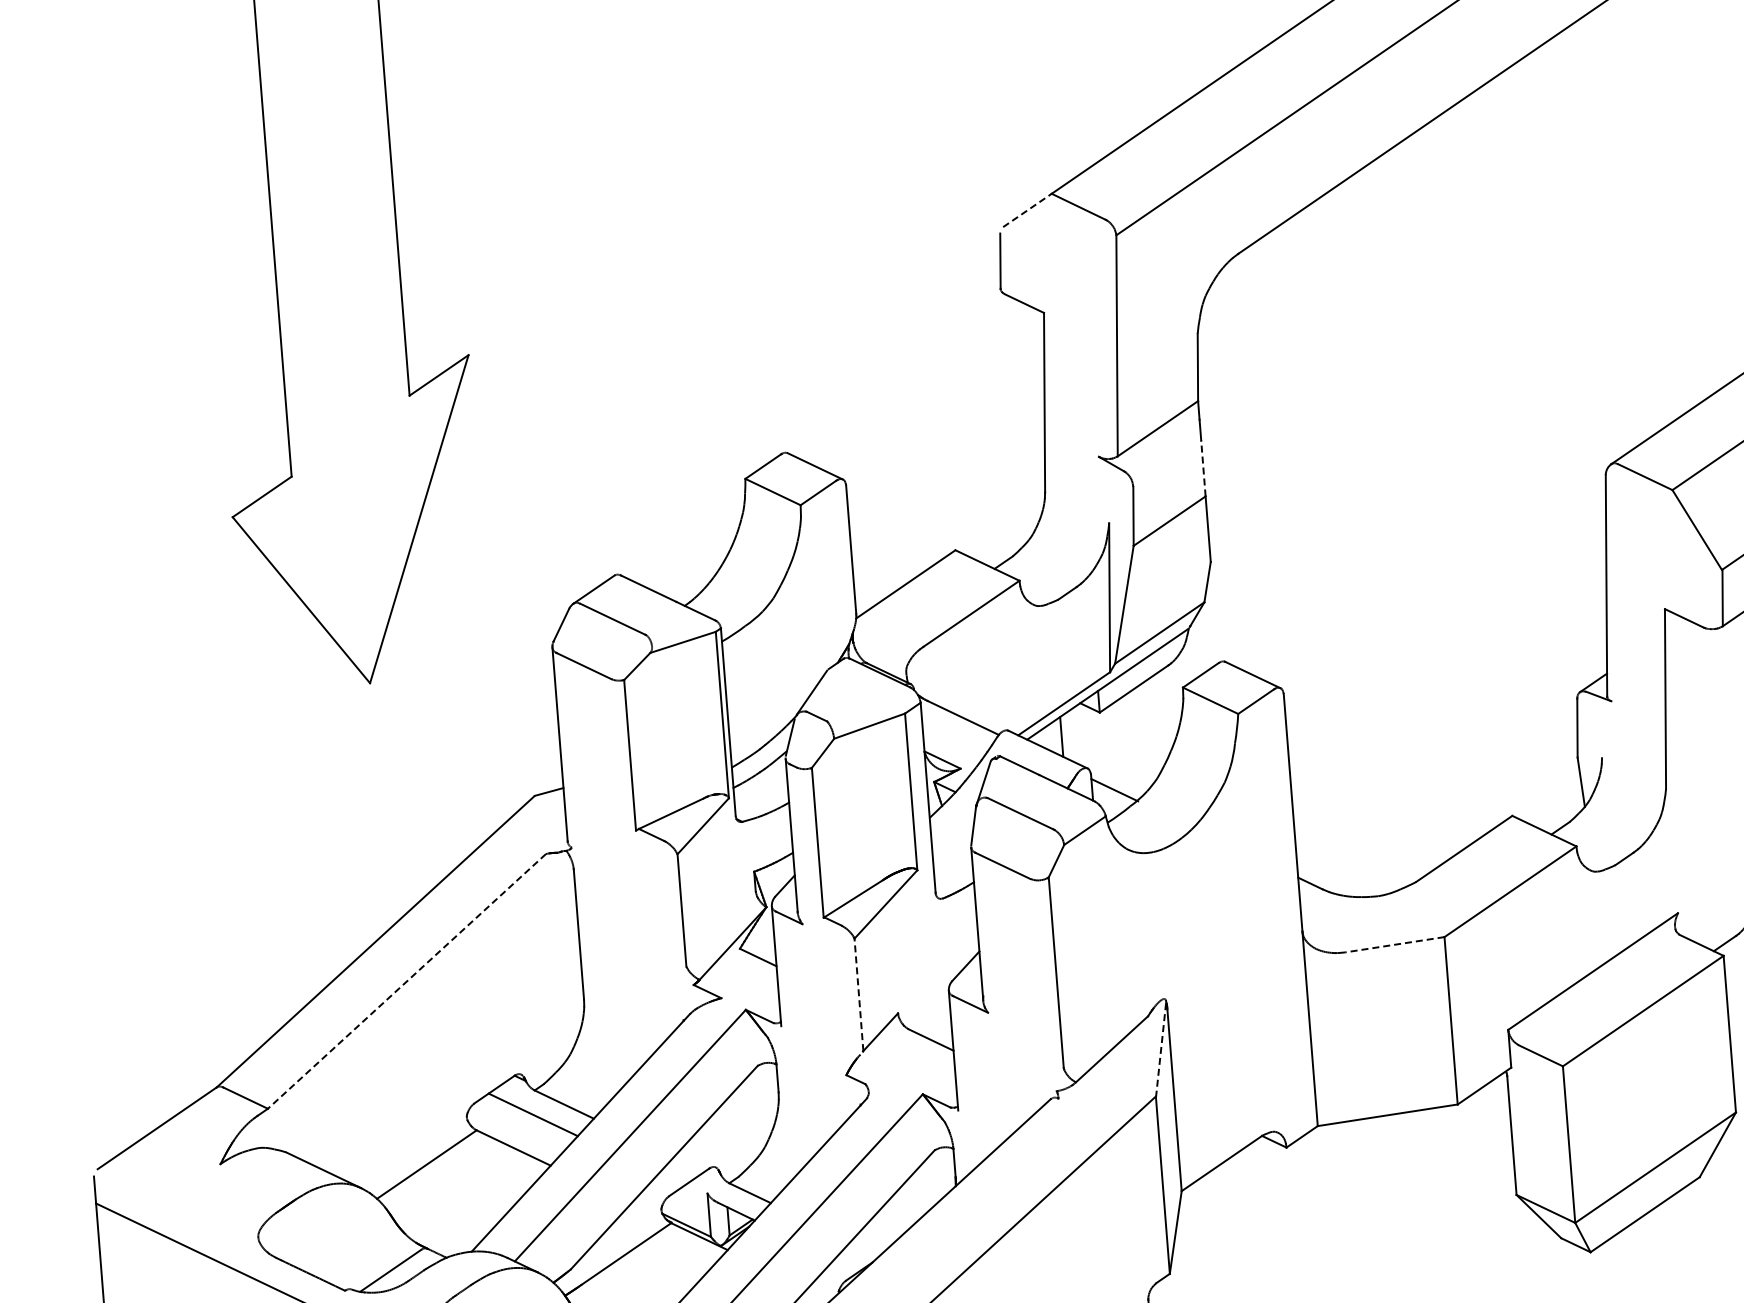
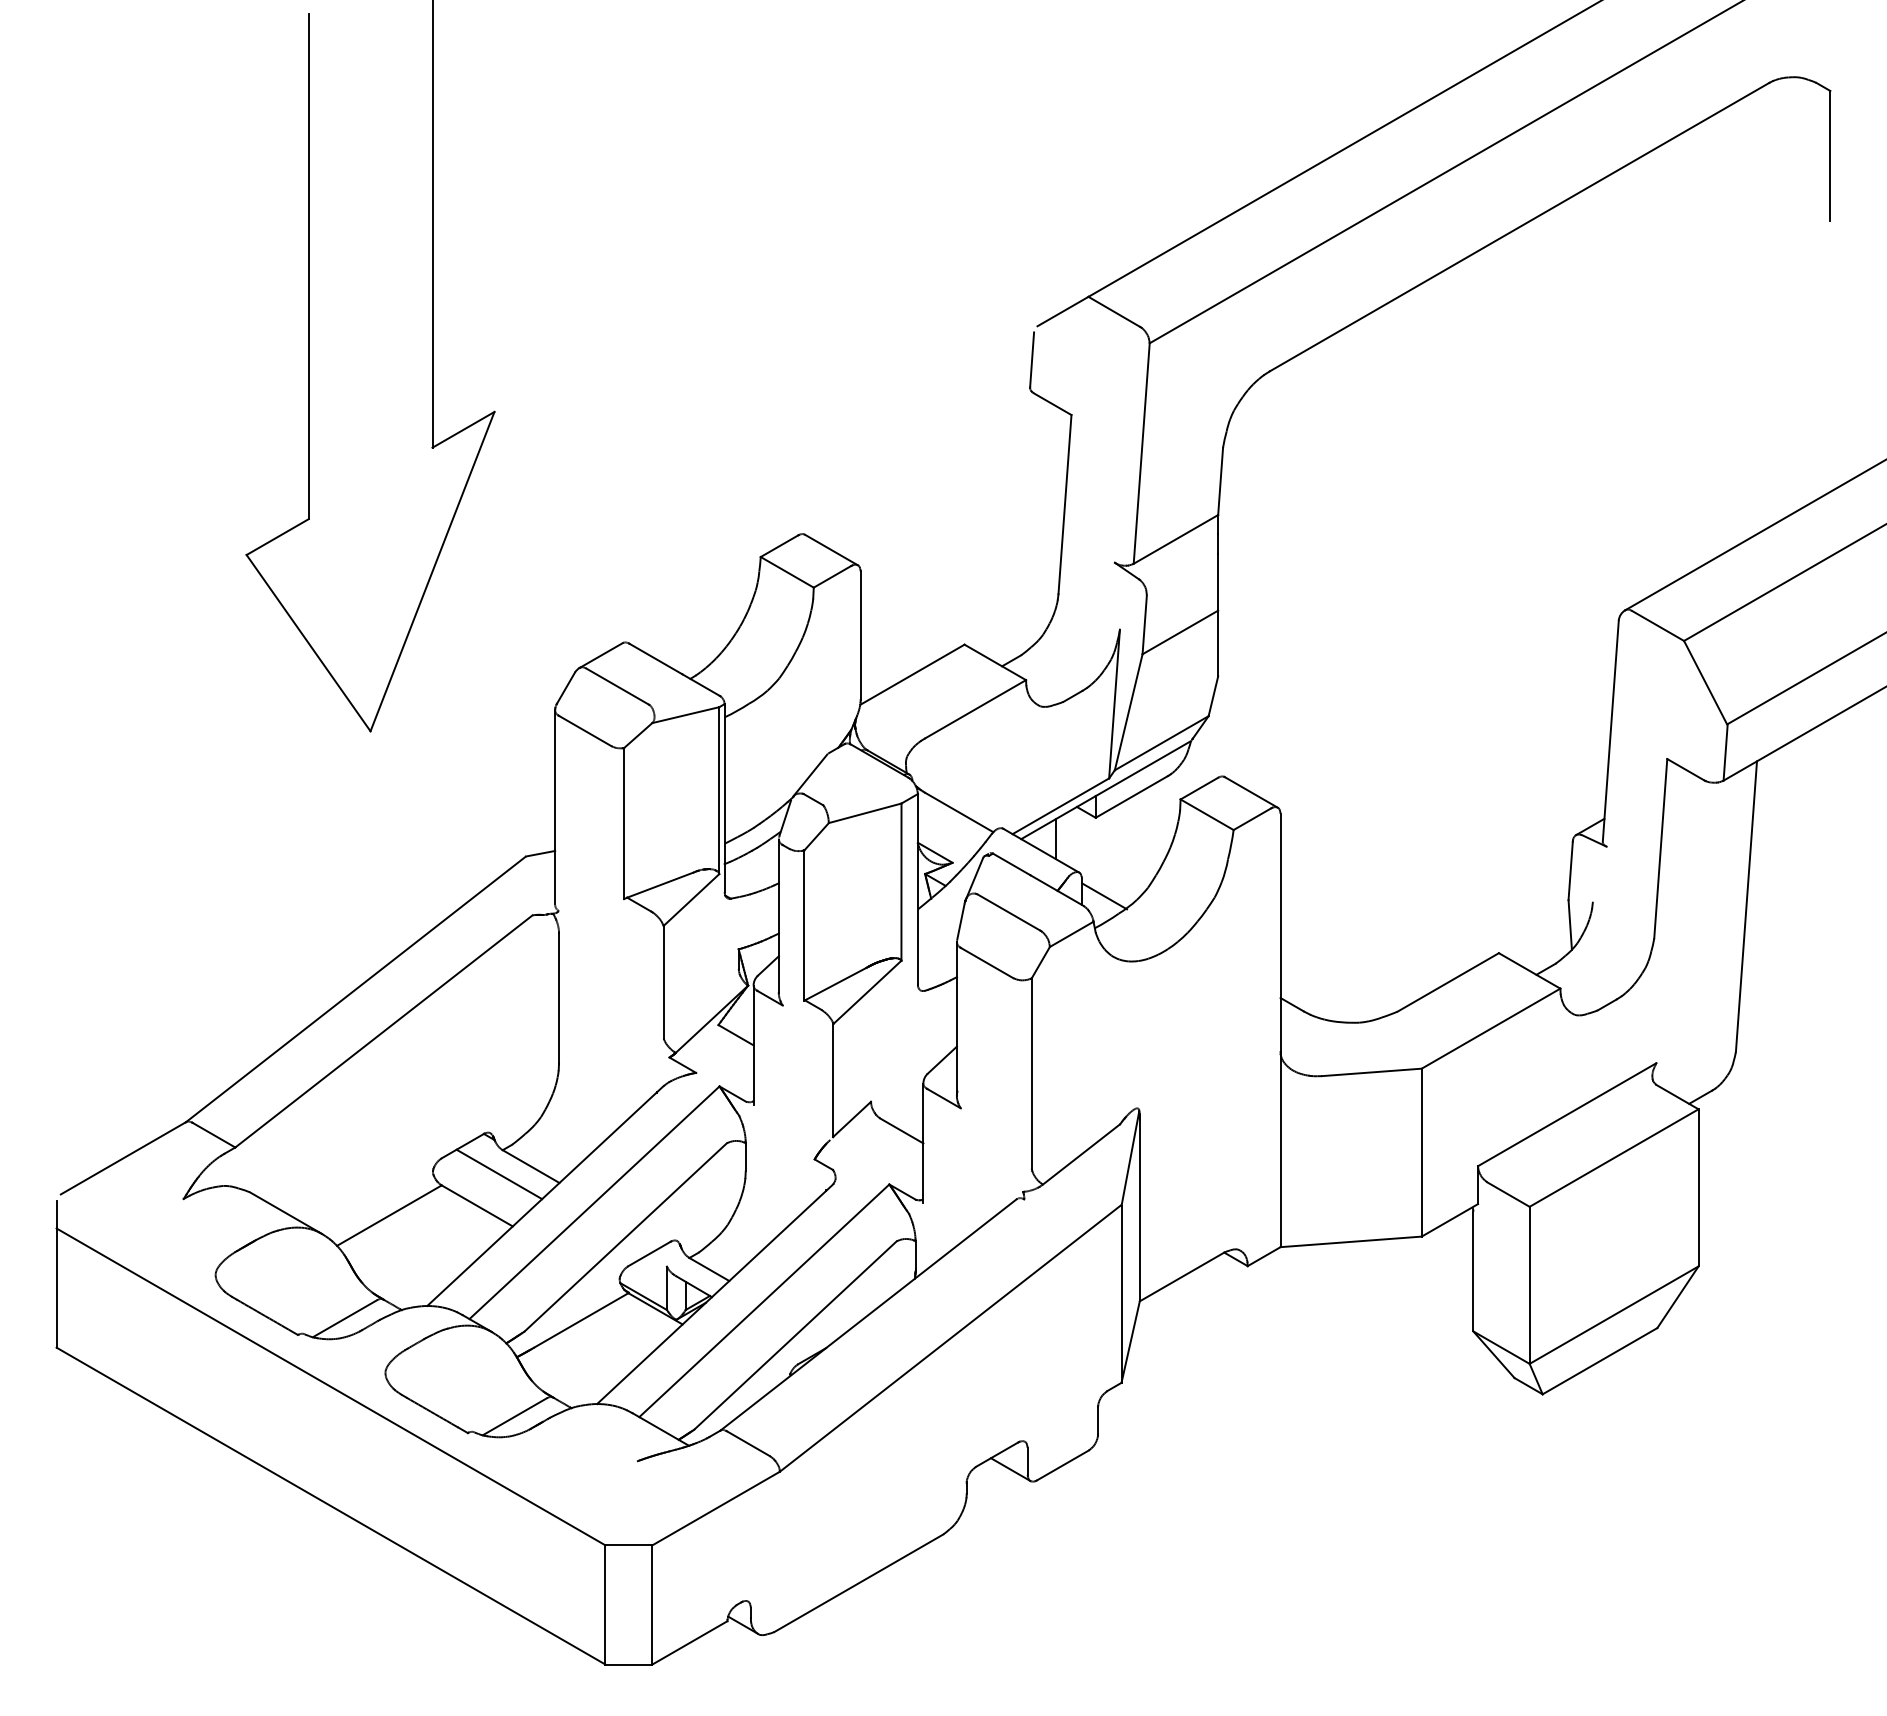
line: (1027, 210) -> (1063, 311), dashed -> solid
line: (1203, 468) -> (1218, 582), dashed -> solid
line: (1394, 944) -> (1371, 1072), dashed -> solid
line: (406, 981) -> (383, 1031), dashed -> solid
line: (858, 994) -> (833, 1079), dashed -> solid
line: (1161, 1049) -> (1130, 1158), dashed -> solid

